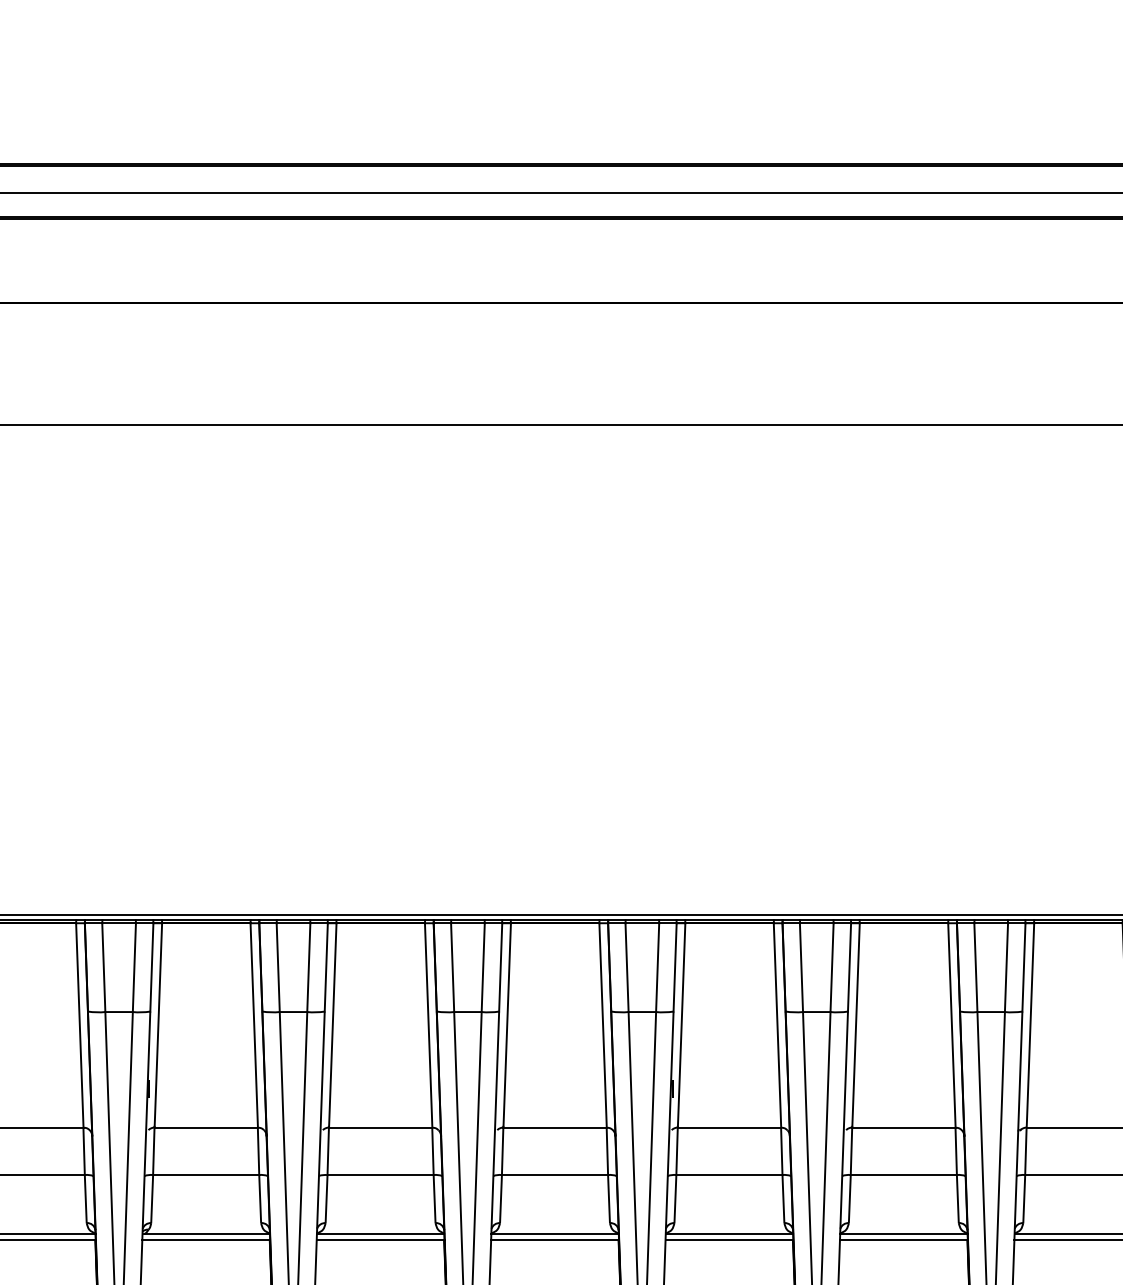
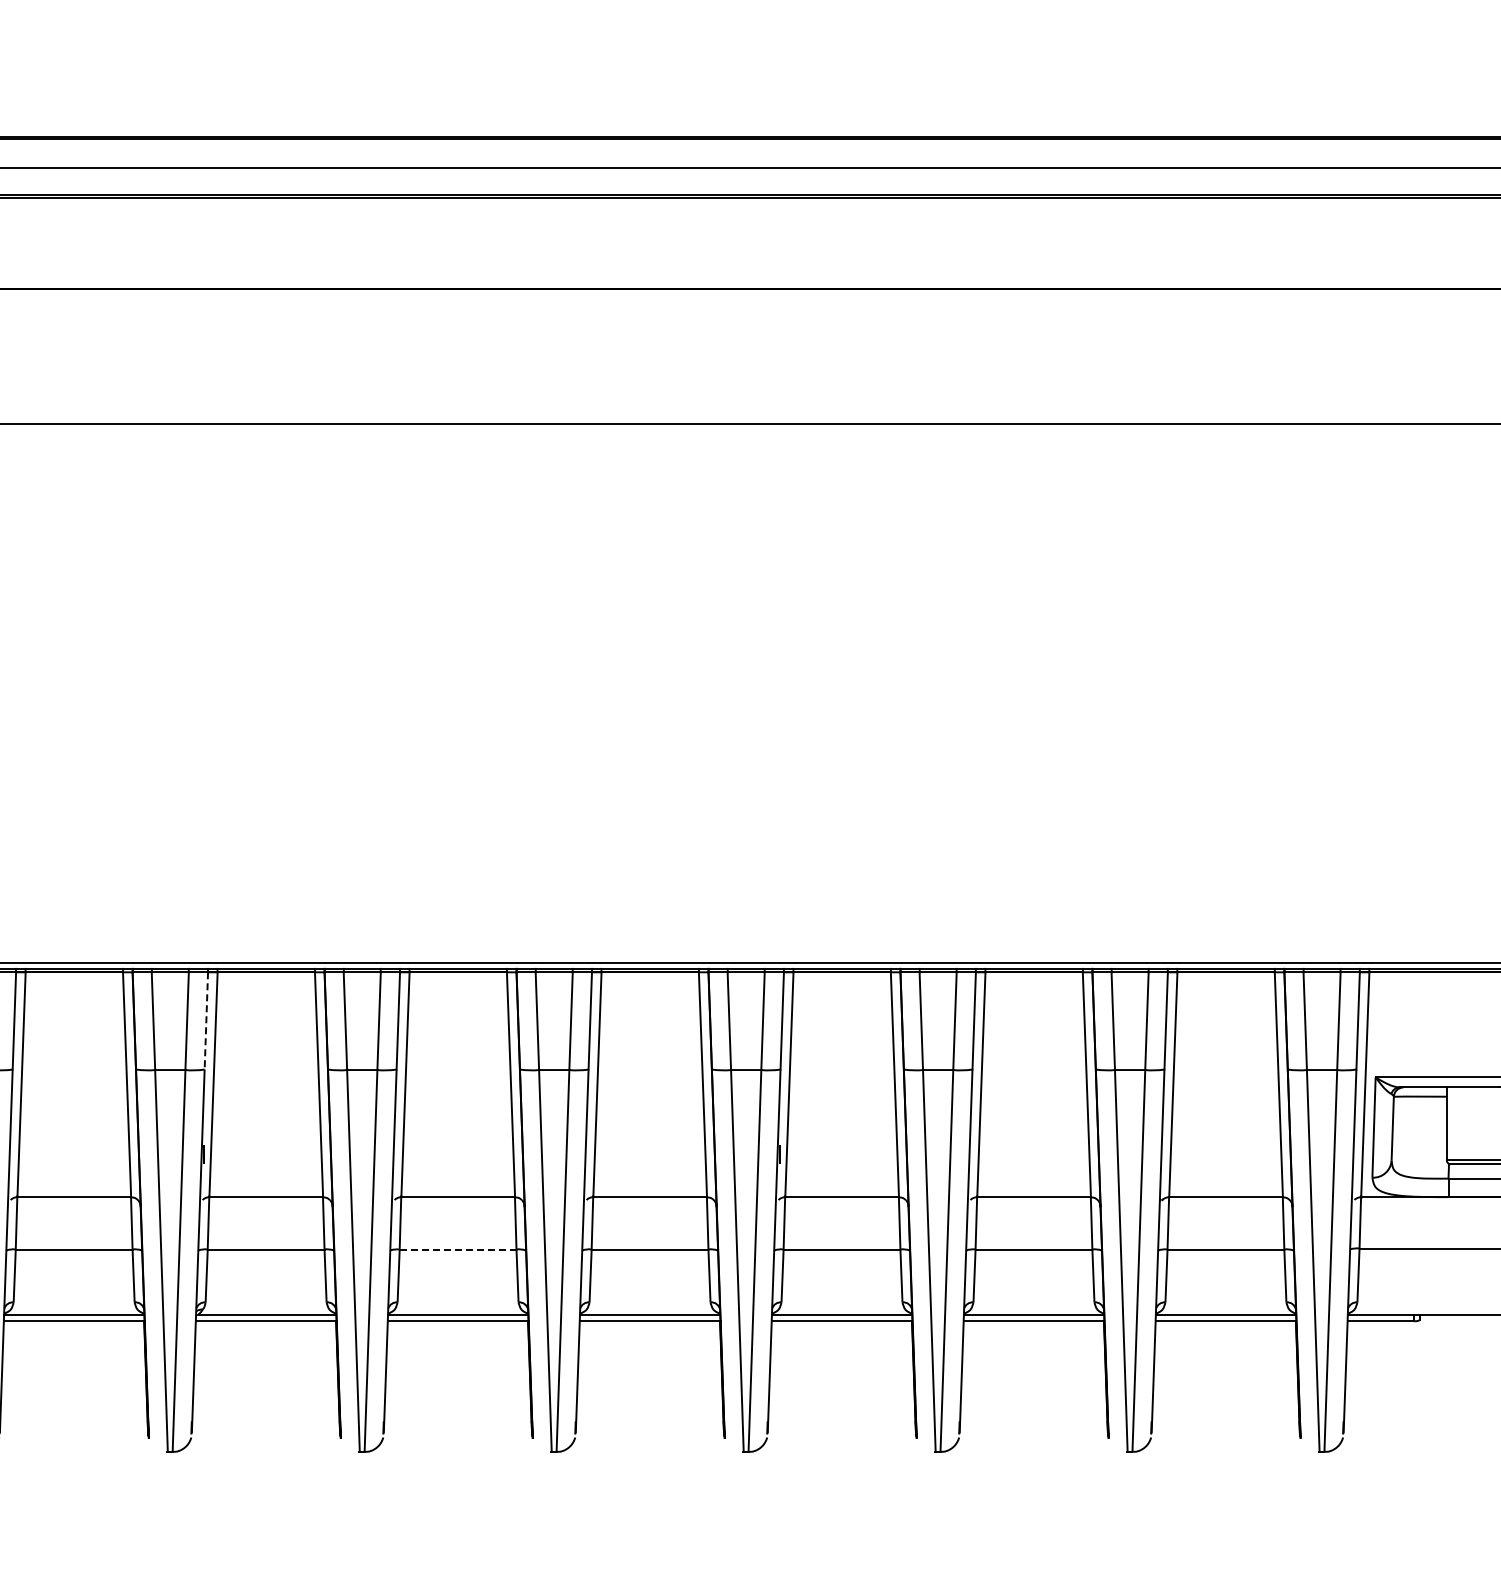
line: (151, 967) -> (206, 1020), solid -> dashed
line: (380, 1175) -> (458, 1249), solid -> dashed

